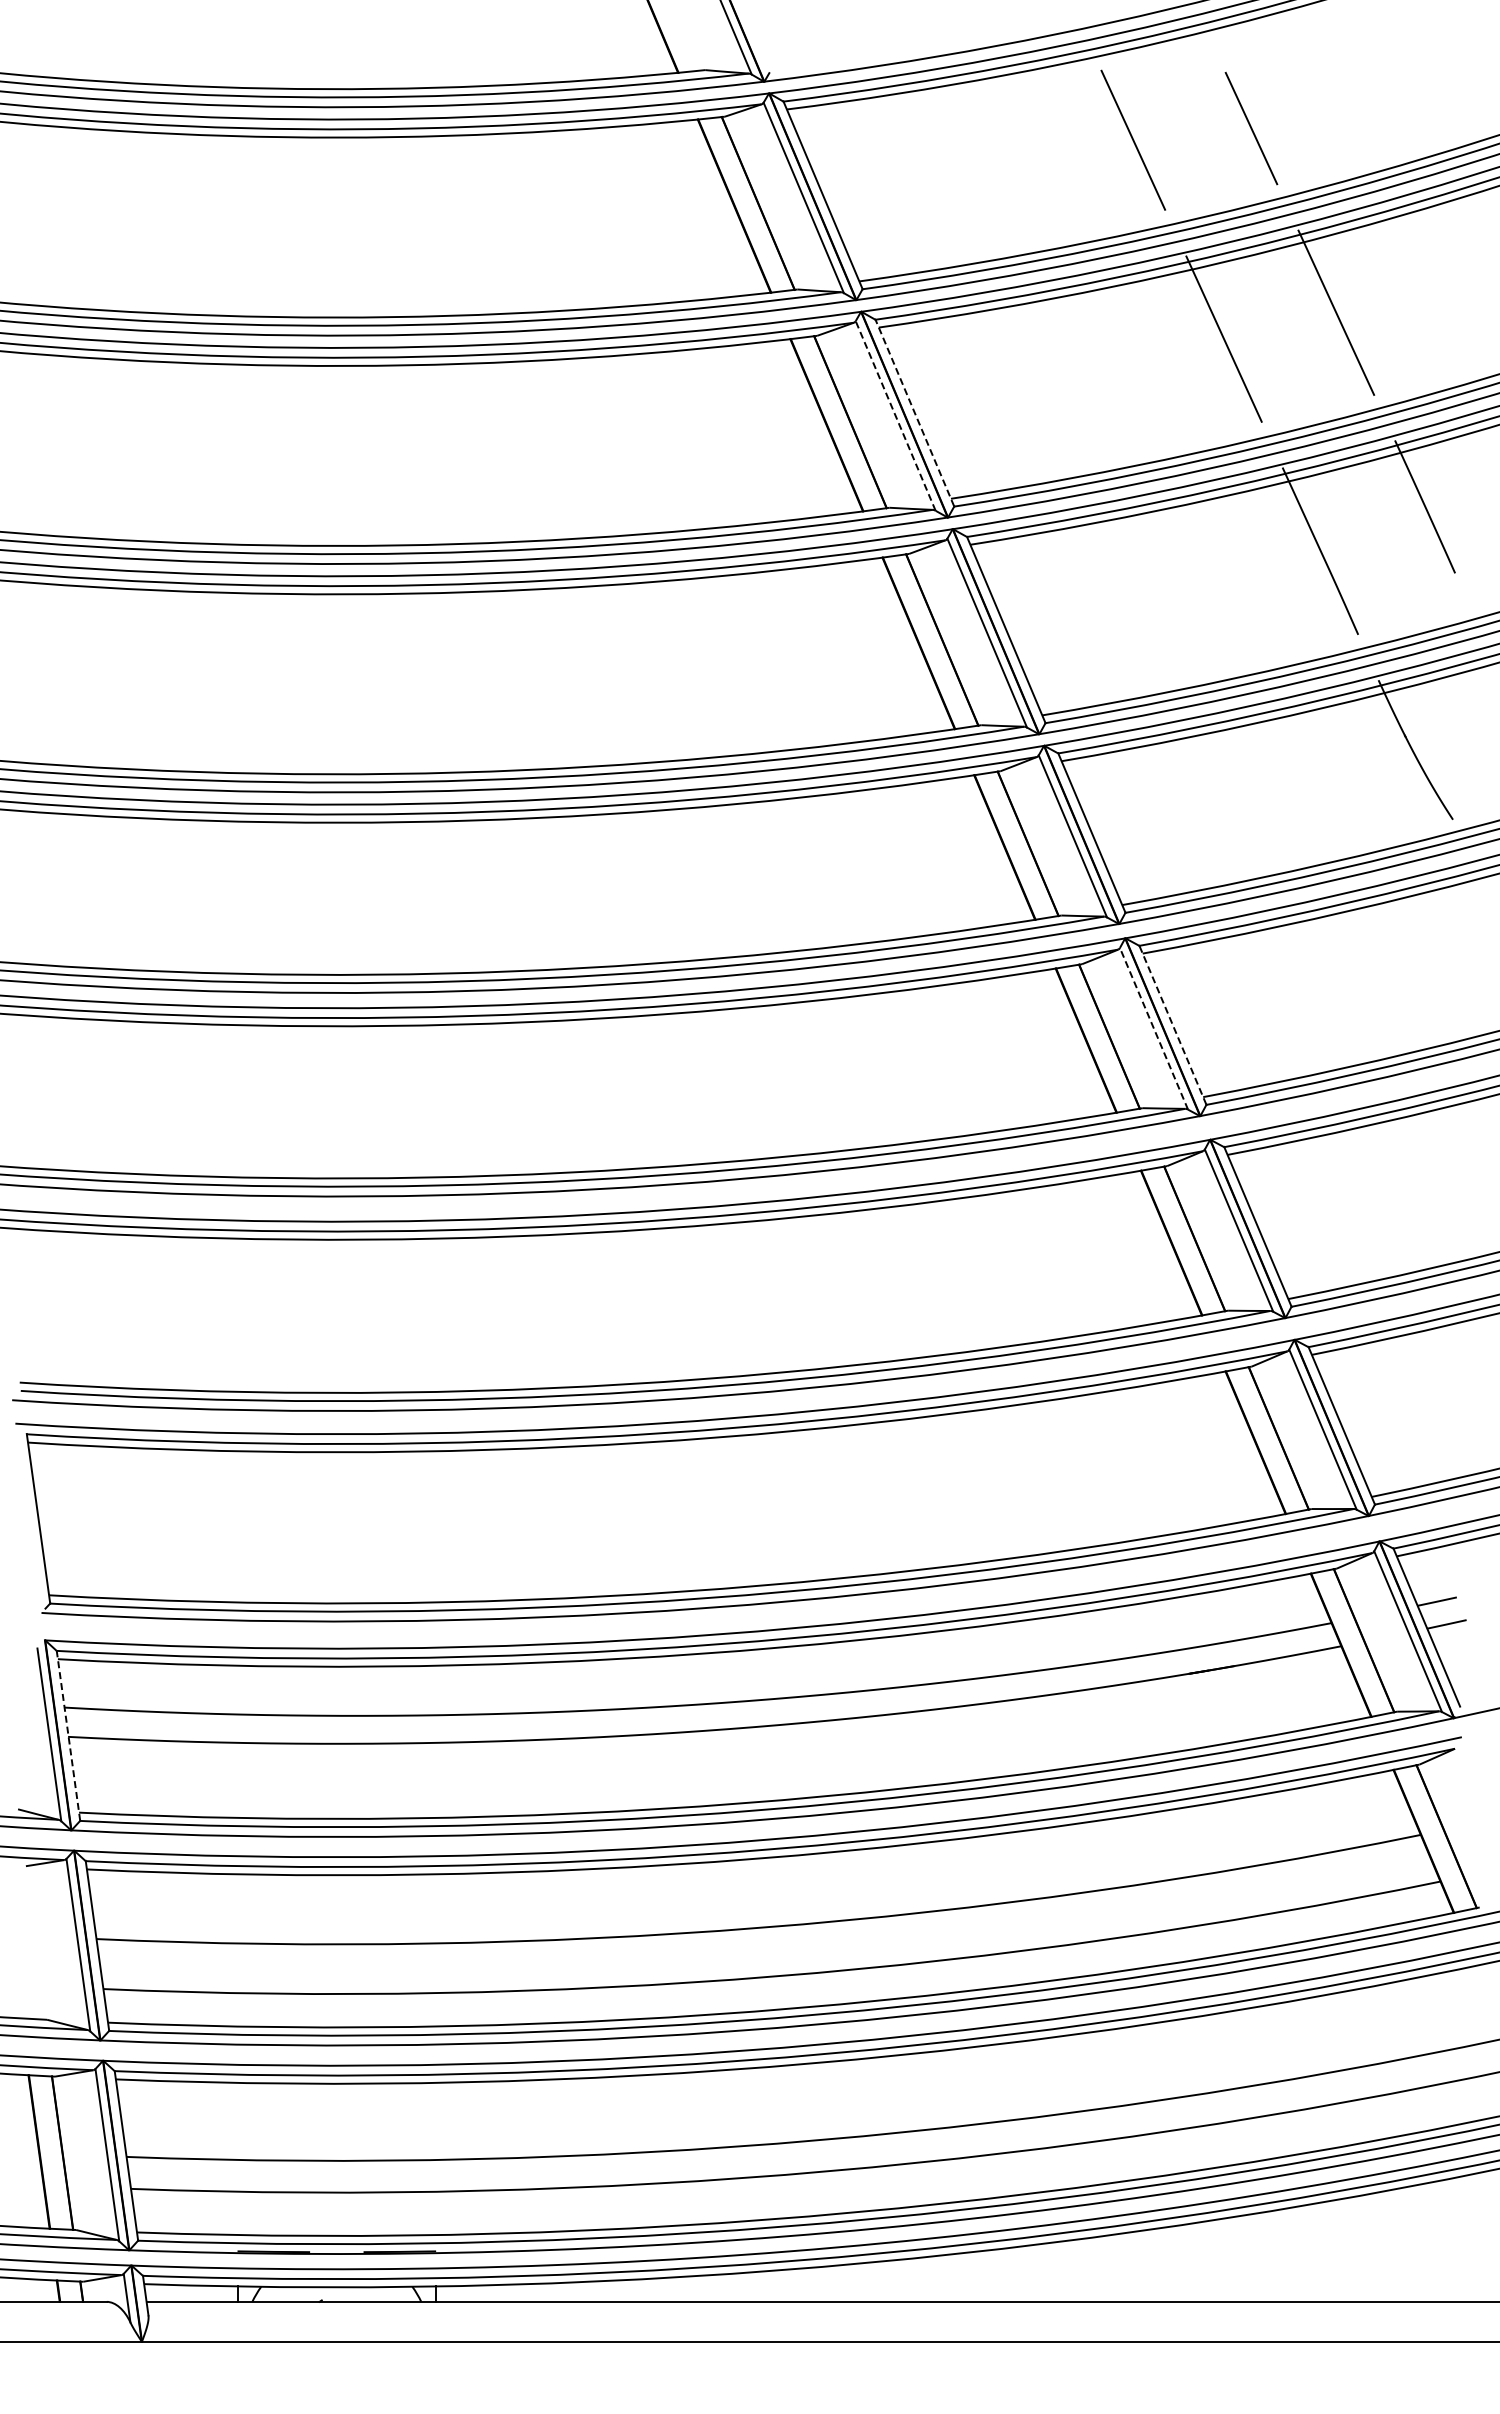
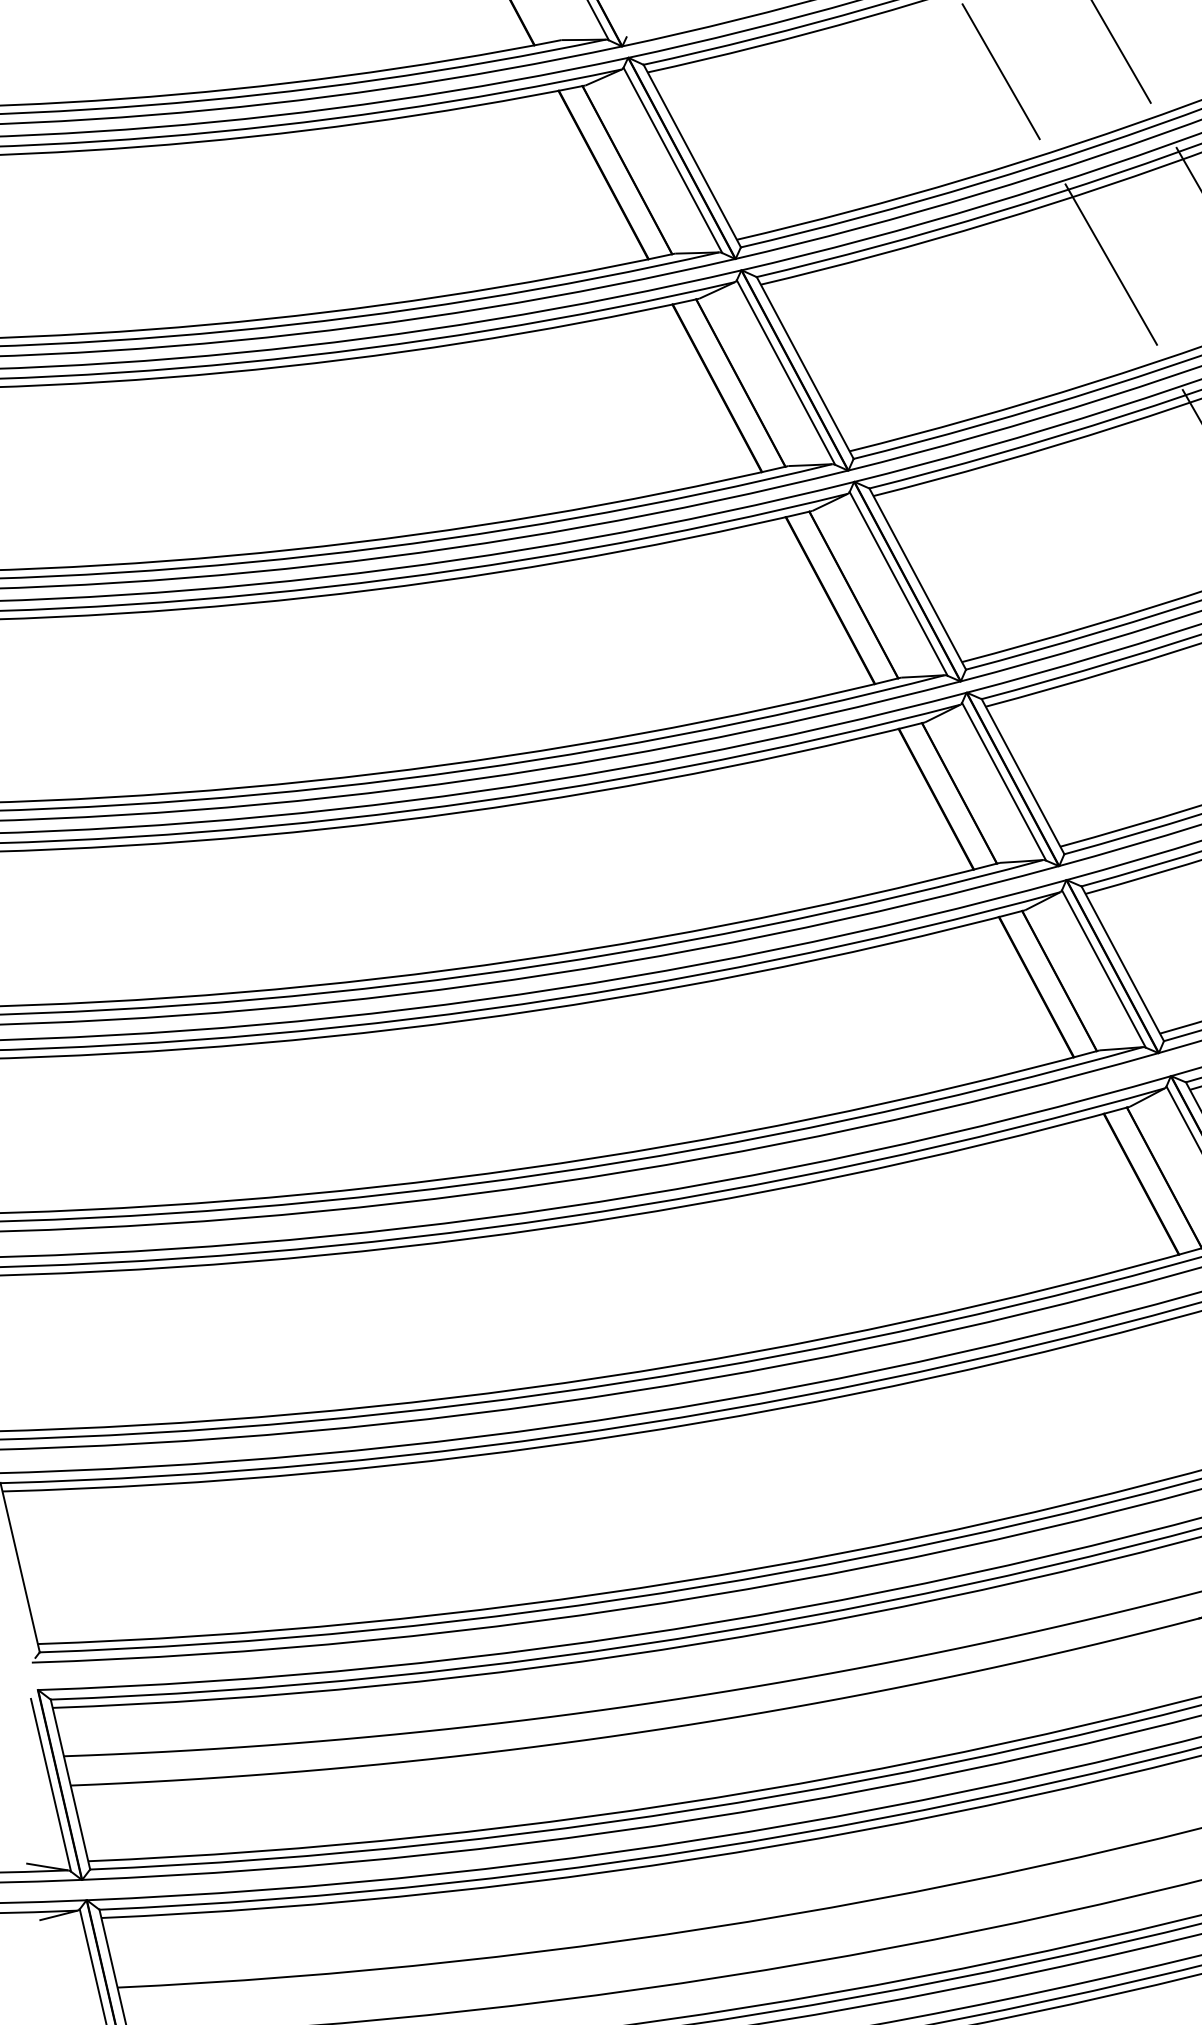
line: (914, 412) -> (804, 367), dashed -> solid
line: (895, 415) -> (785, 372), dashed -> solid
line: (1172, 1024) -> (1122, 962), dashed -> solid
line: (1154, 1028) -> (1104, 968), dashed -> solid
line: (68, 1735) -> (70, 1784), dashed -> solid

